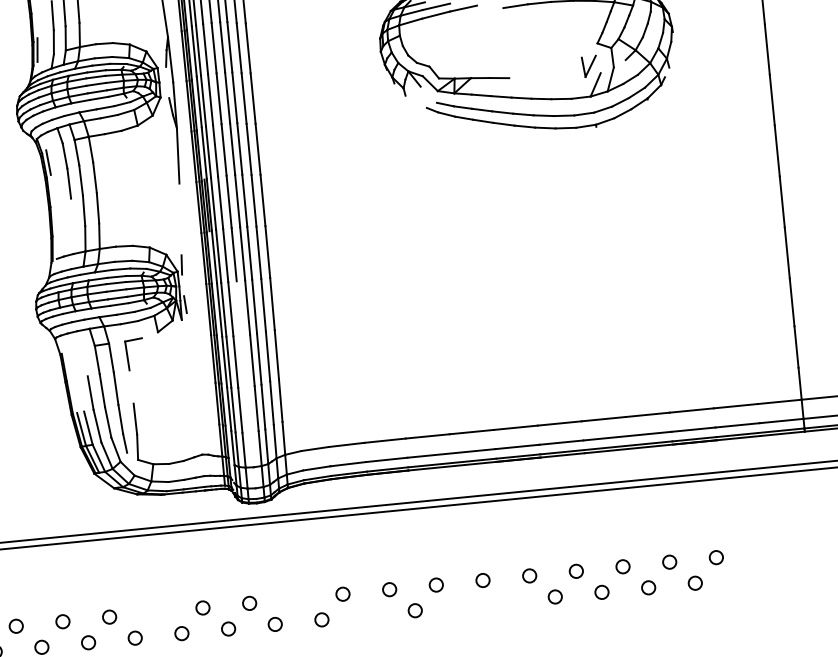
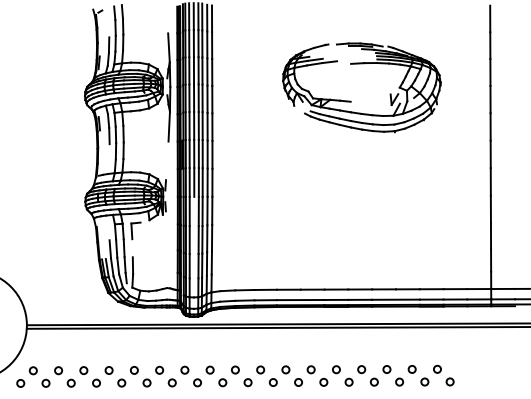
circle: (740, 577) -> (449, 381), added
circle: (295, 597) -> (209, 369), added
circle: (507, 599) -> (323, 381), added
circle: (461, 606) -> (298, 382), added
circle: (154, 612) -> (133, 370), added
circle: (367, 615) -> (247, 382), added

